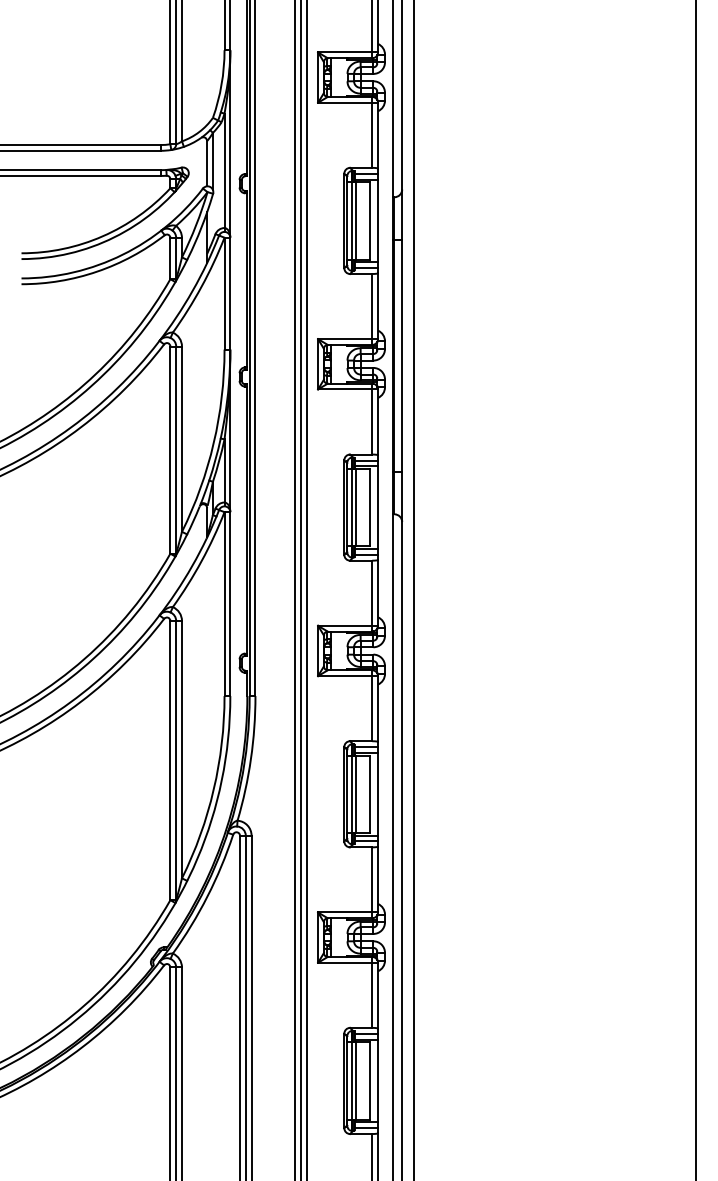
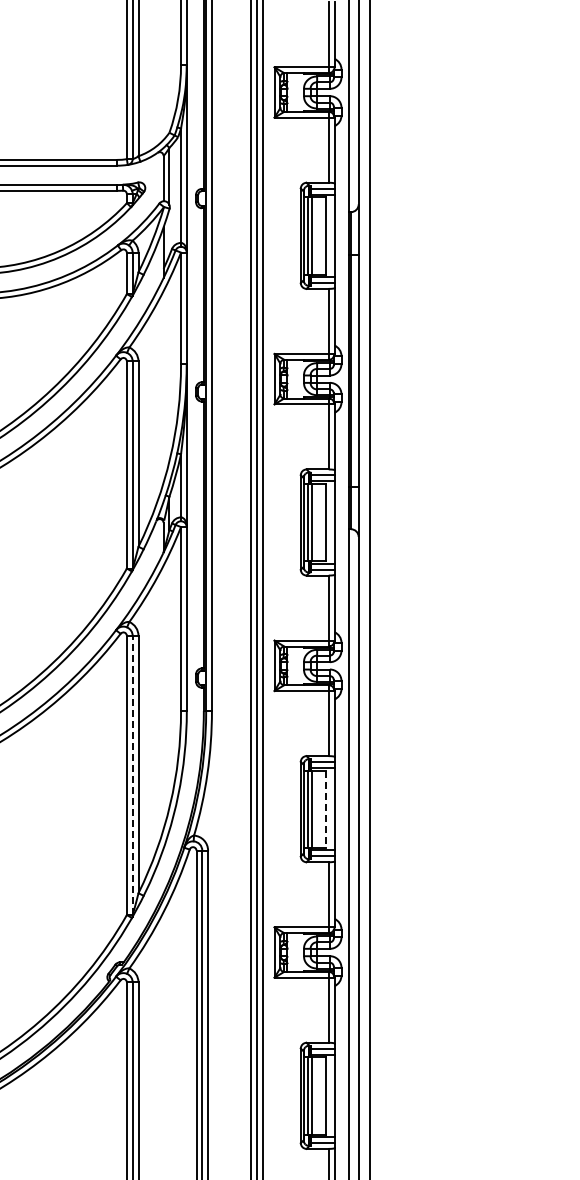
line: (176, 760) -> (133, 775), solid -> dashed
line: (369, 794) -> (326, 809), solid -> dashed

